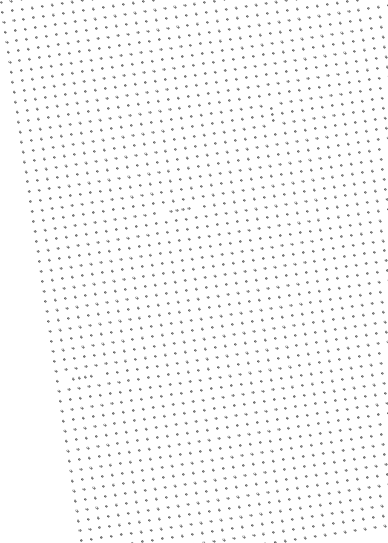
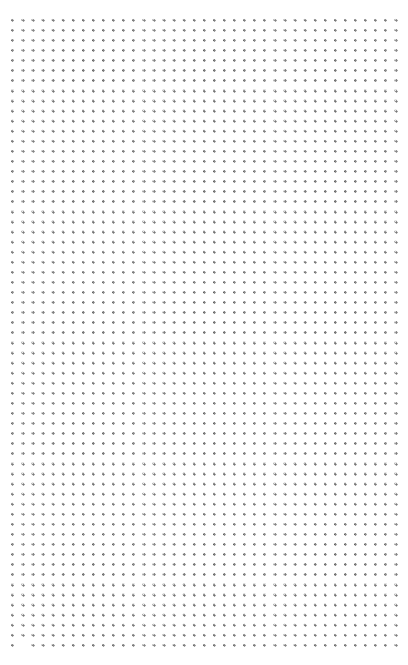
part: (272, 114) -> (264, 221), size x1.67
part: (179, 210) -> (158, 302), size x1.67
part: (81, 377) -> (37, 453), size x1.67

